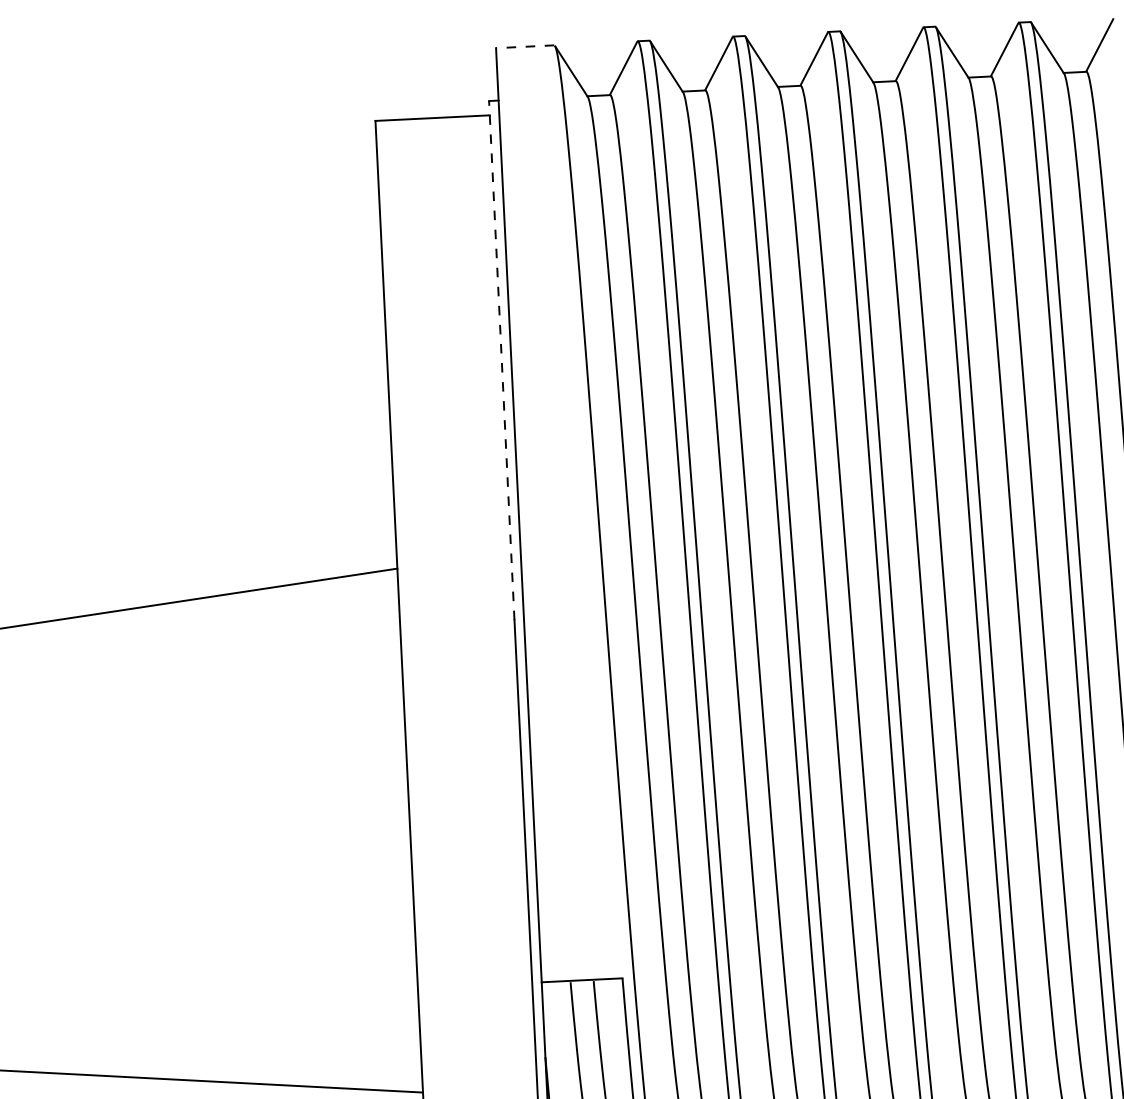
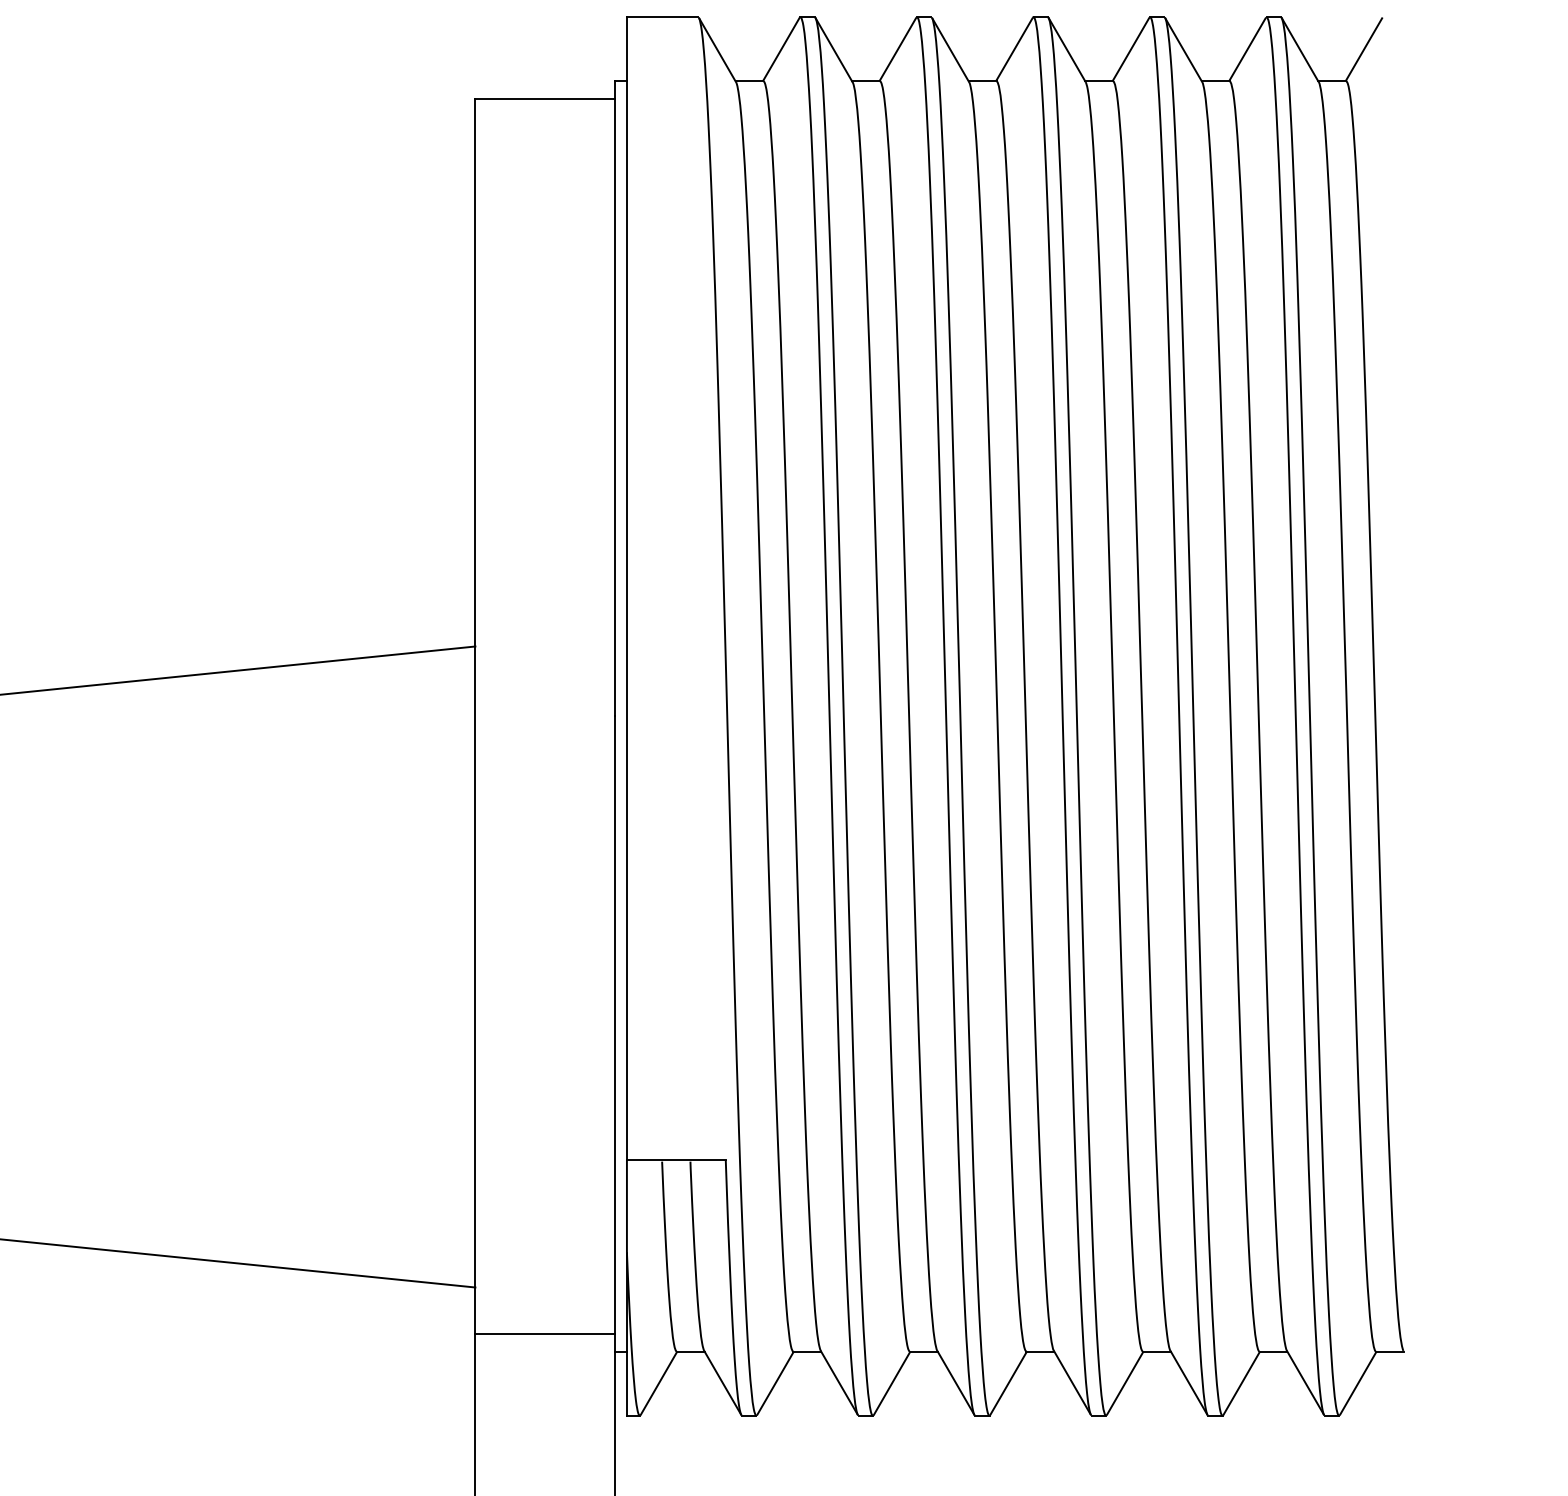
line: (525, 47) -> (662, 17), dashed -> solid
line: (501, 360) -> (615, 398), dashed -> solid

